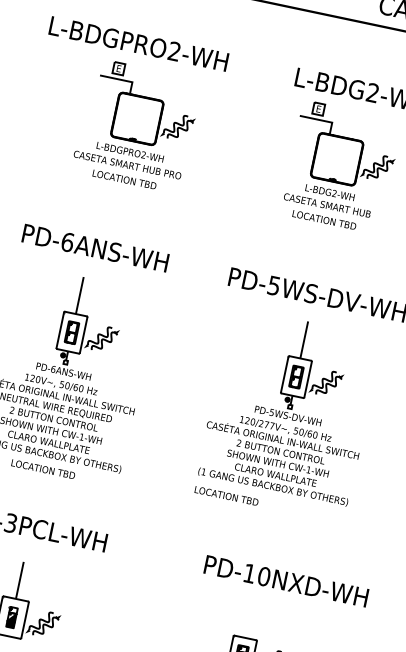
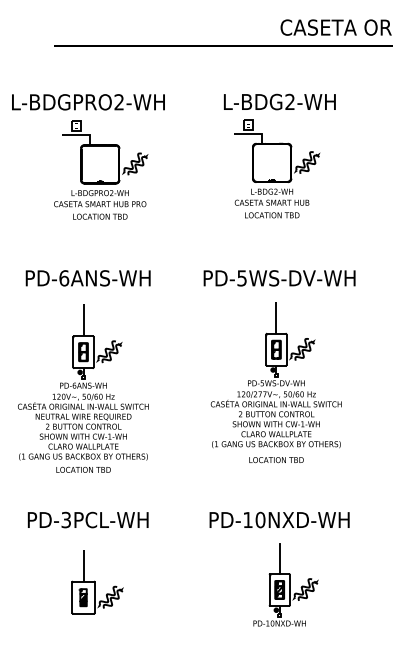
text: (226, 496) -> (276, 460), moved
text: (286, 580) -> (279, 519), moved
line: (248, 620) -> (279, 558), added

